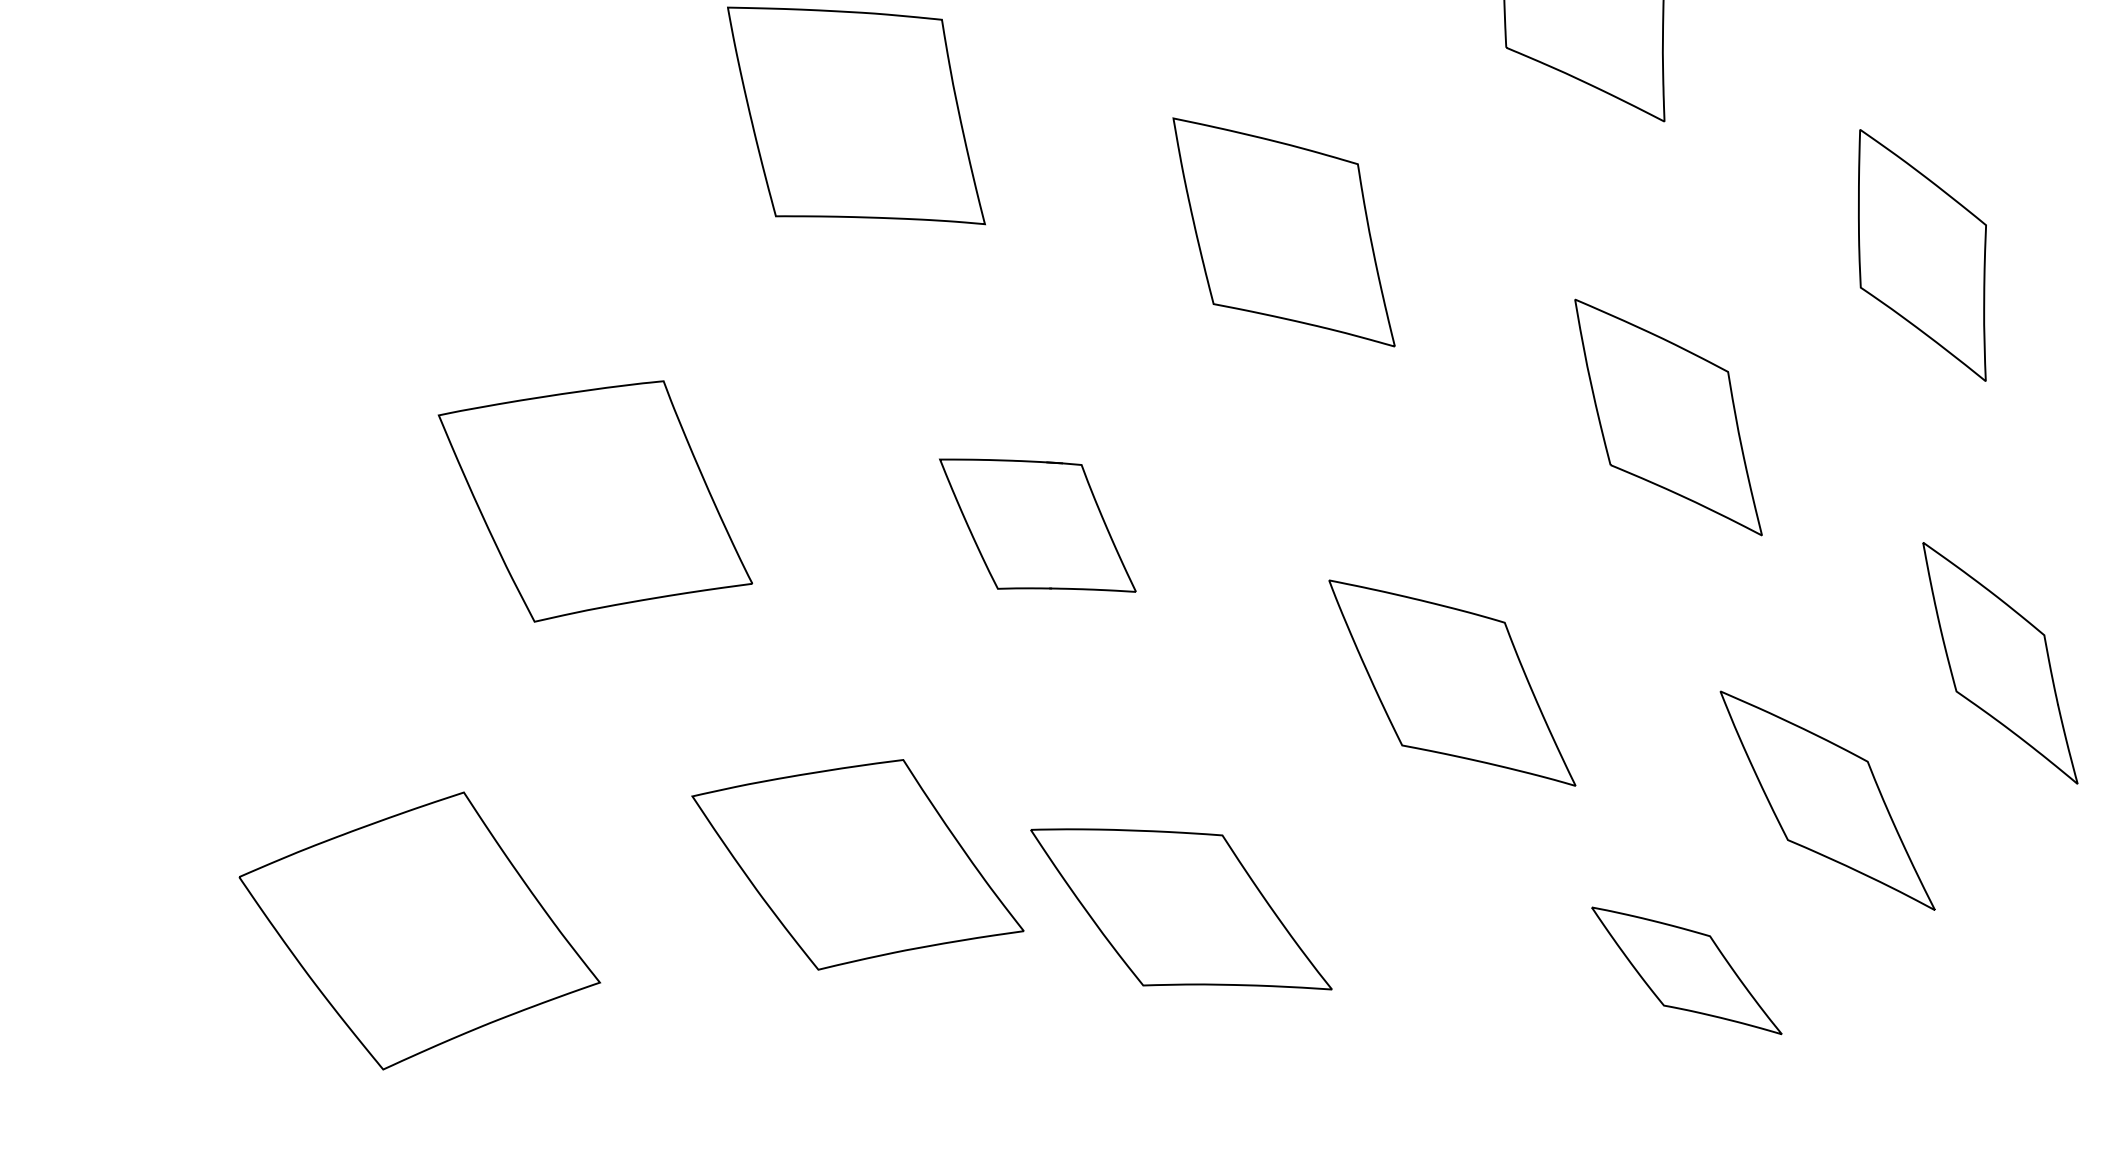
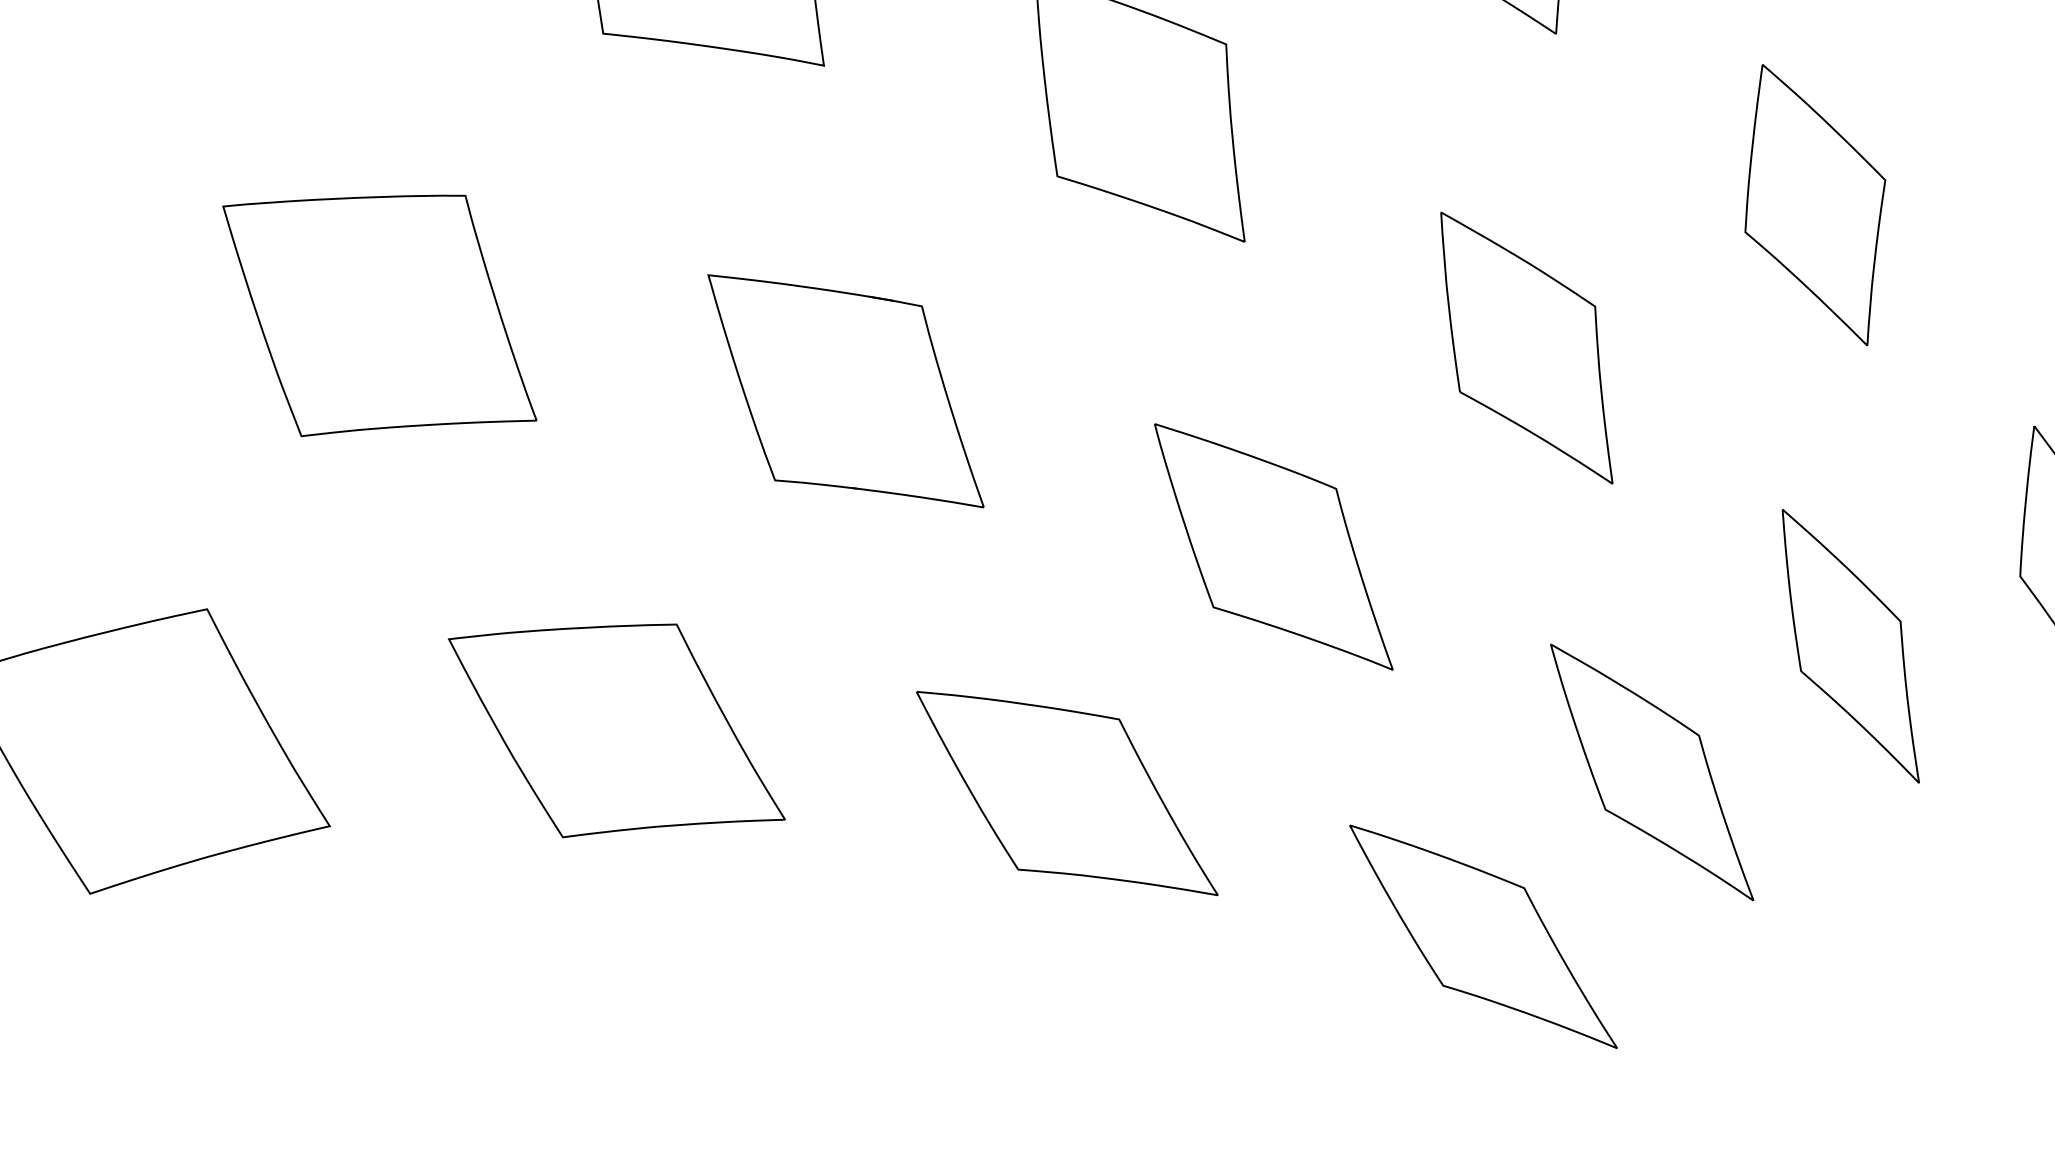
part: (1037, 525) -> (845, 391), size x1.43
part: (1452, 682) -> (1273, 546), moved
part: (1181, 909) -> (1067, 793), moved
part: (1686, 970) -> (1483, 936), size x1.43

